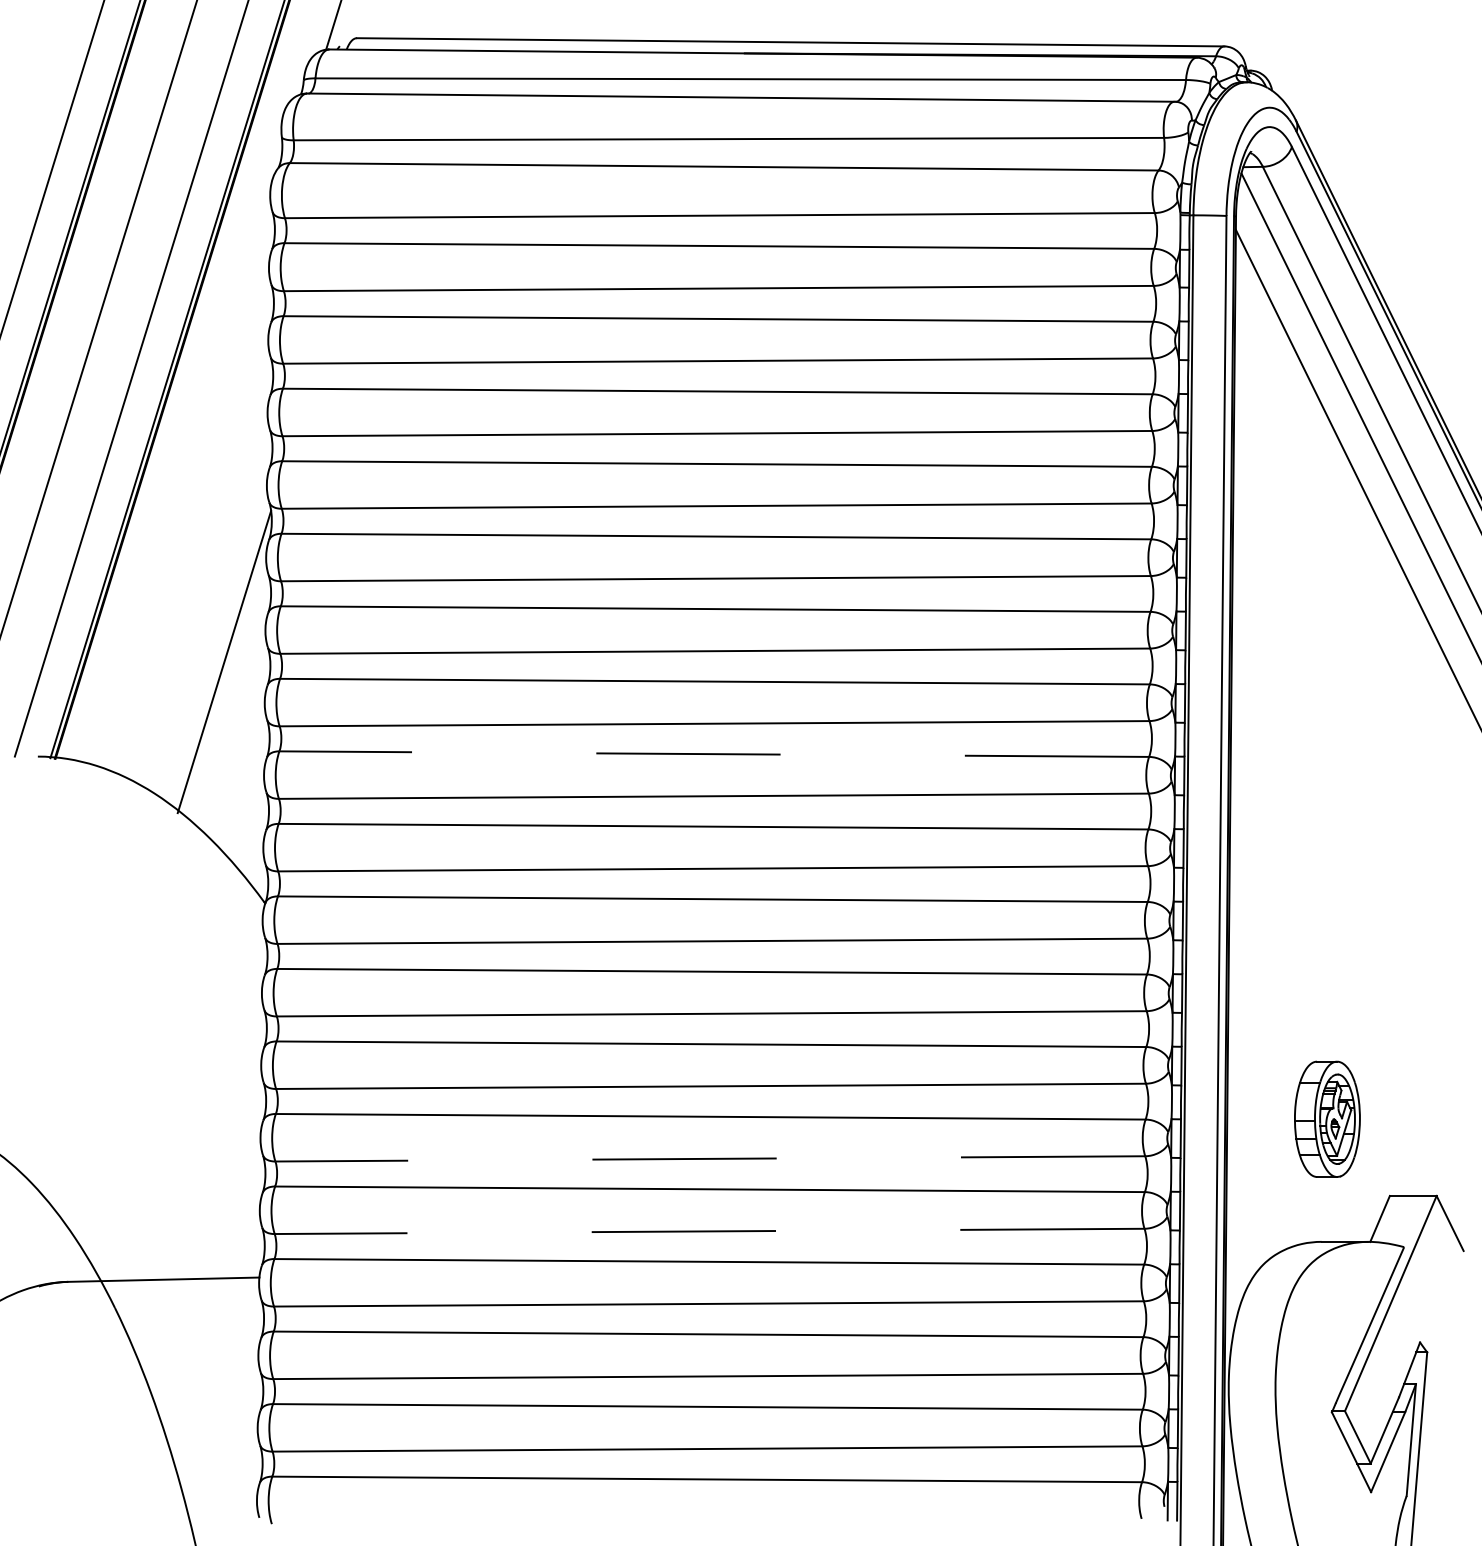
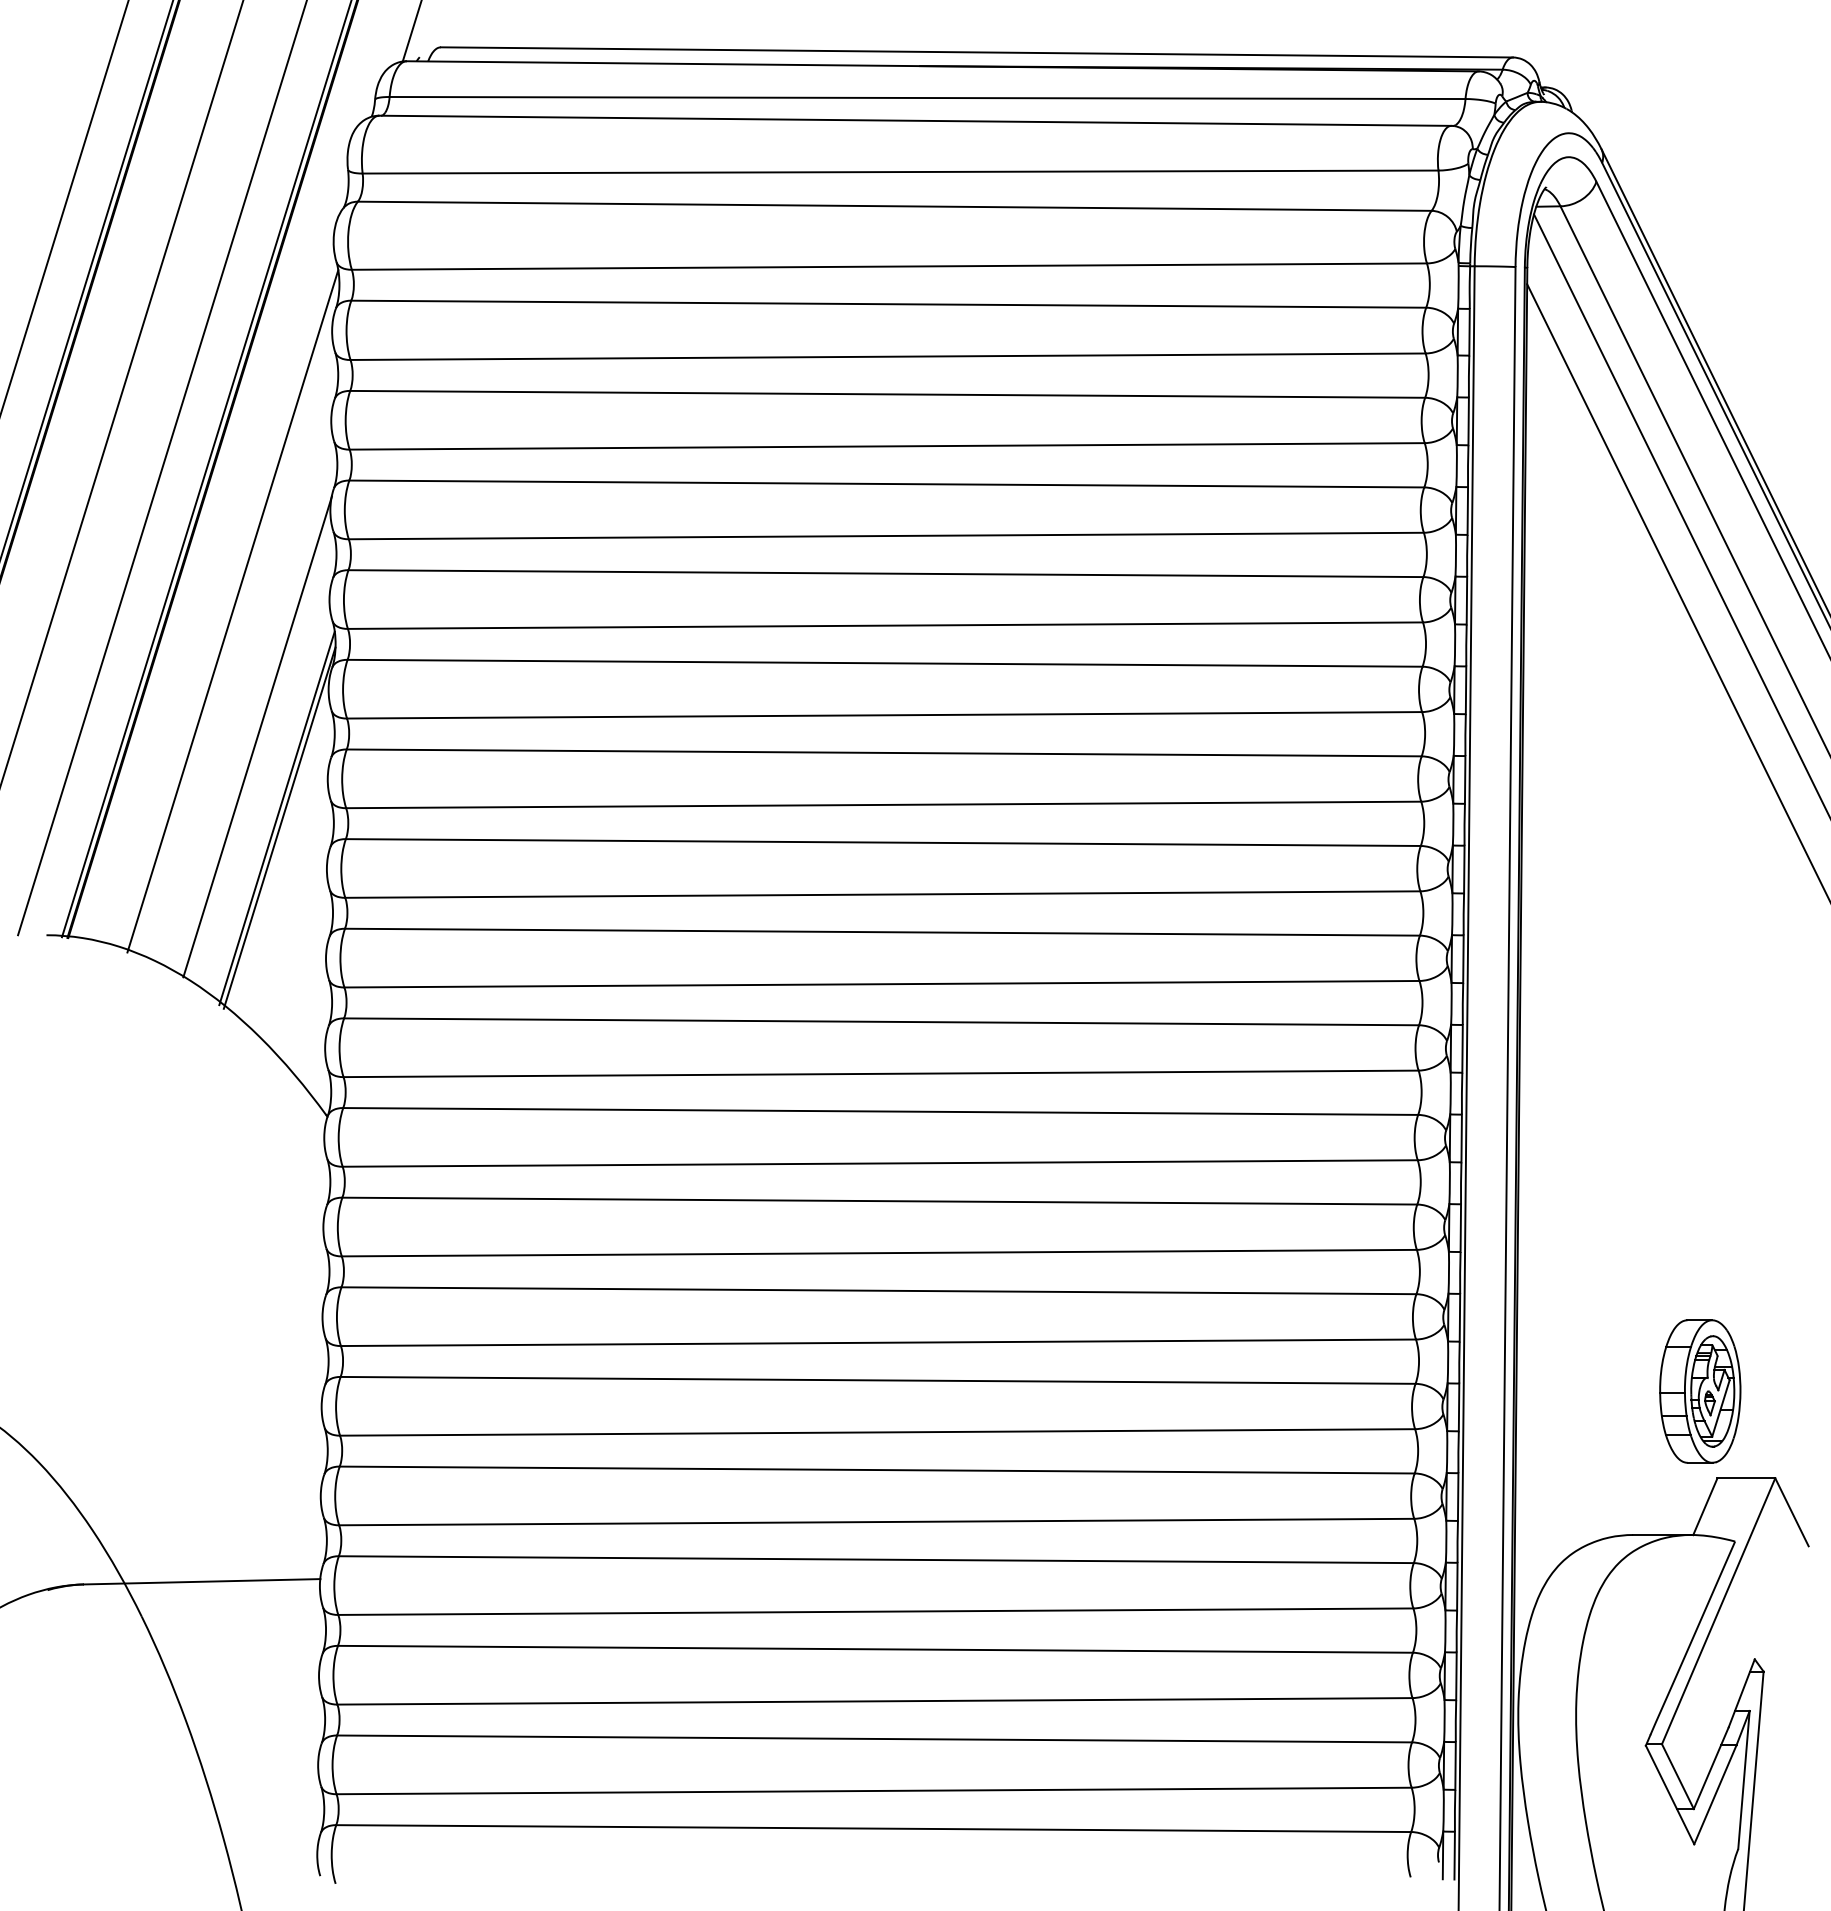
line: (188, 494) -> (232, 611), added
line: (208, 595) -> (257, 736), added
line: (226, 669) -> (279, 827), added
line: (713, 754) -> (881, 932), dashed -> solid
part: (1327, 1119) -> (1700, 1391), moved
line: (710, 1158) -> (877, 1432), dashed -> solid
line: (709, 1231) -> (876, 1522), dashed -> solid

